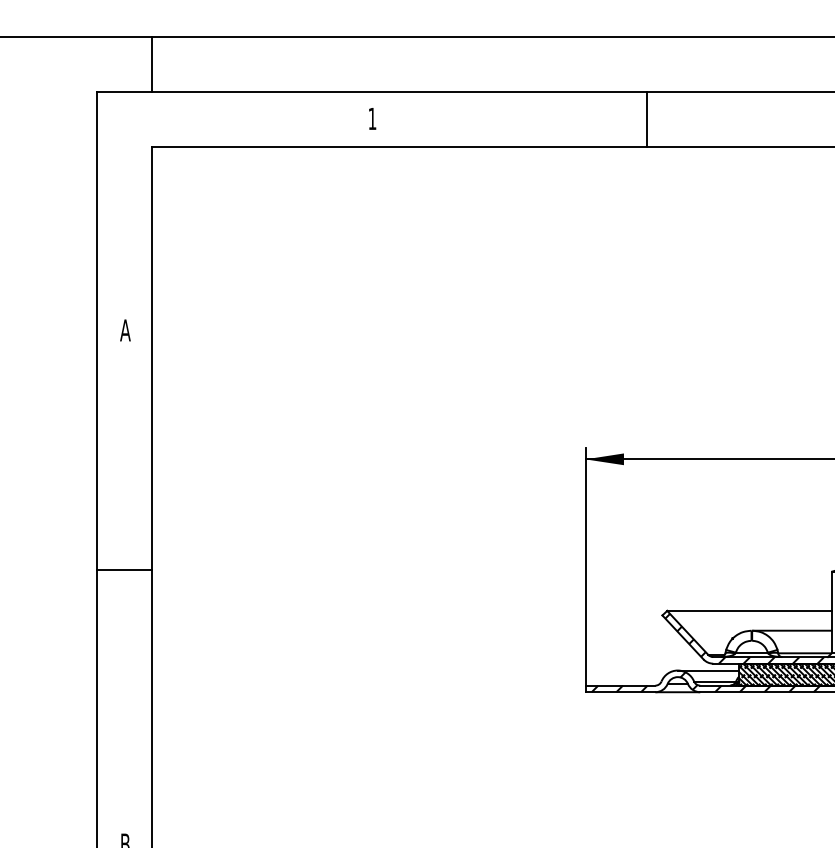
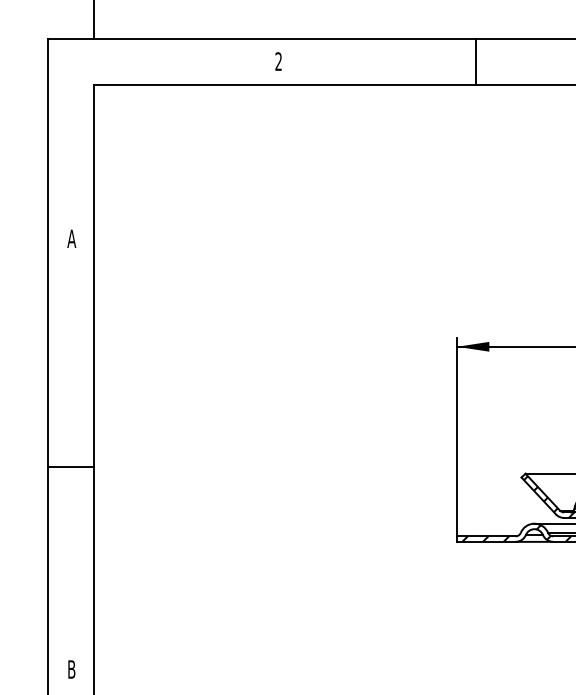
text: (372, 118) -> (278, 61), 1 -> 2
line: (646, 119) -> (476, 62), moved
line: (124, 569) -> (70, 466), moved

